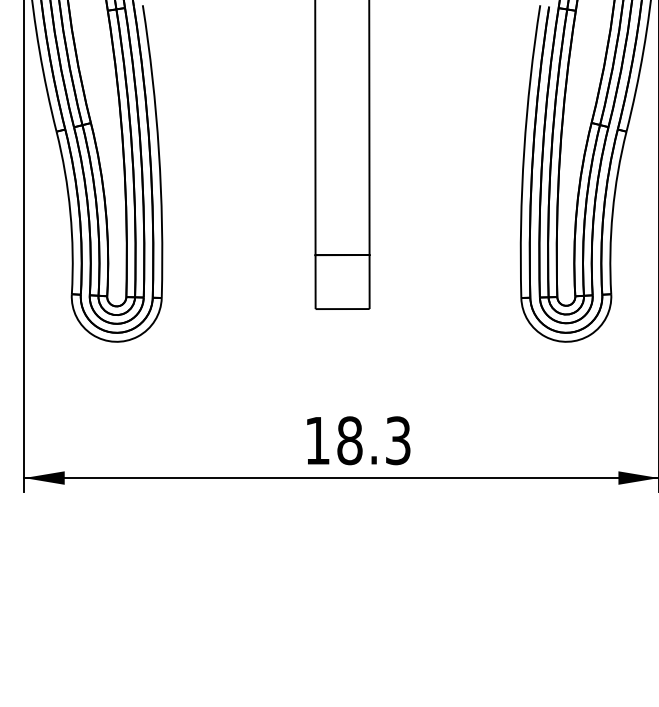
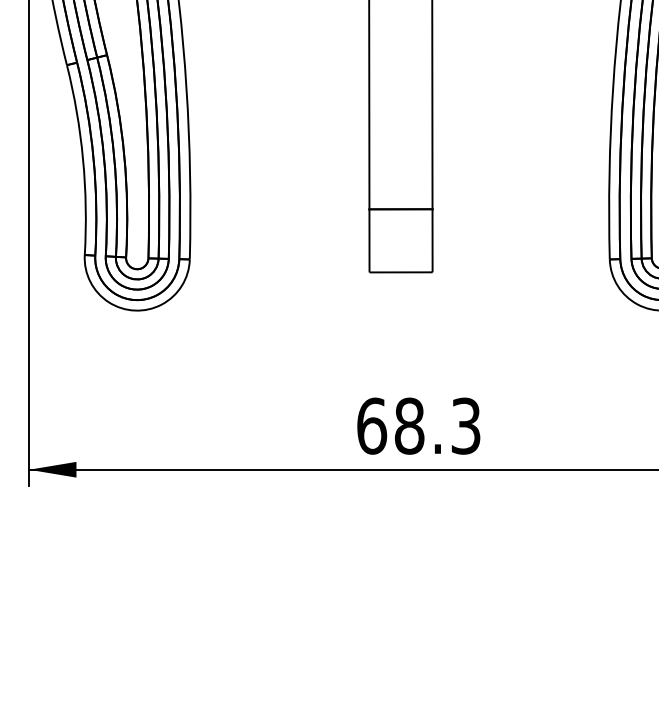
text: (317, 440) -> (371, 425), 18.3 -> 68.3

